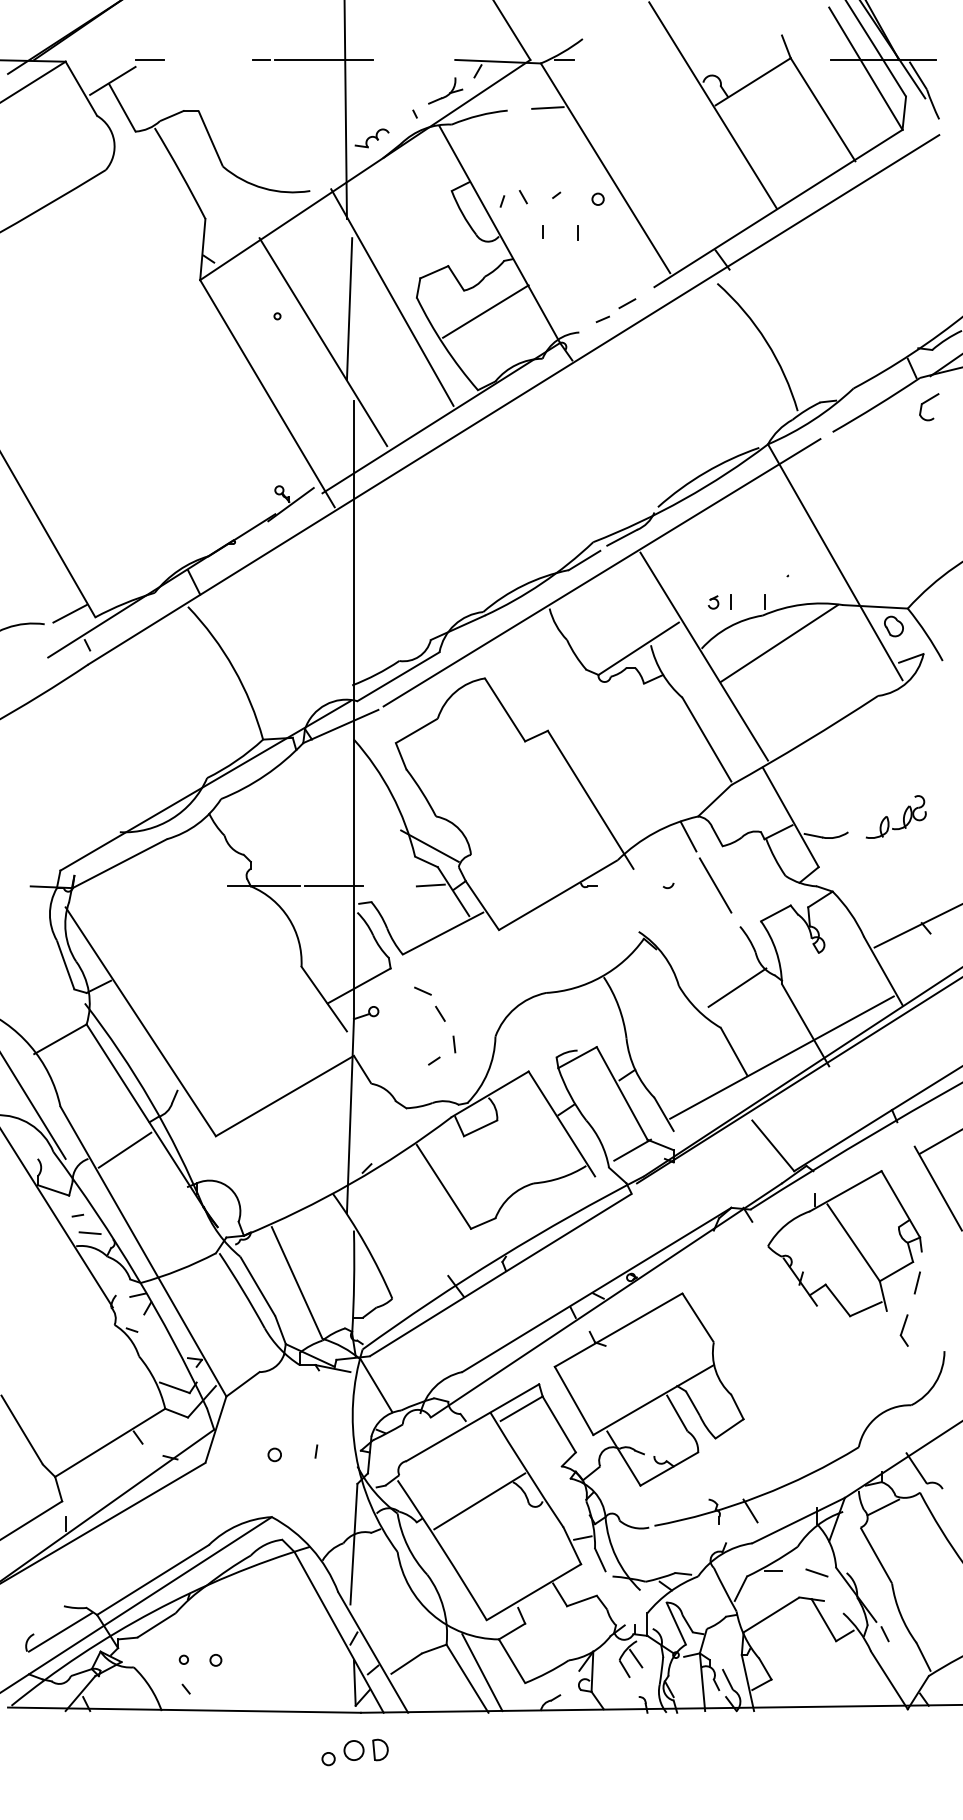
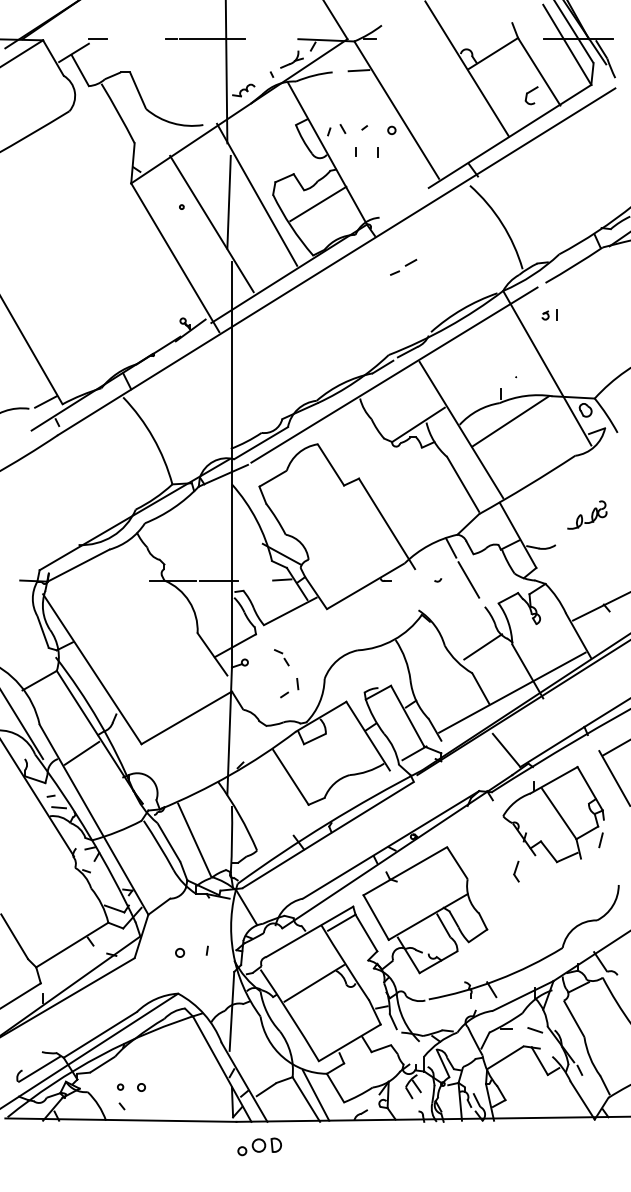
part: (615, 309) -> (403, 266), moved
part: (928, 406) -> (531, 95), moved
part: (719, 600) -> (549, 314), moved
part: (896, 816) -> (587, 514), moved
part: (429, 1003) -> (281, 657), size x0.7
part: (904, 1330) -> (516, 871), moved
part: (354, 1751) -> (259, 1146), moved

